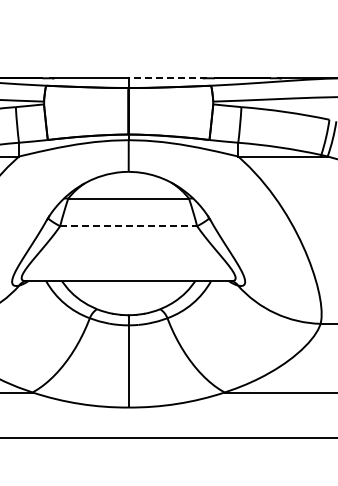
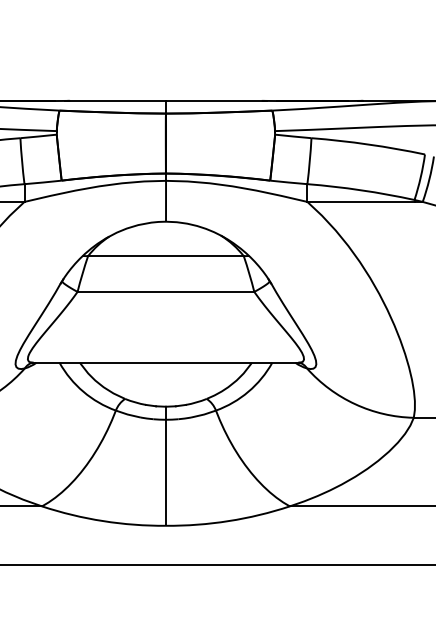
line: (167, 78) -> (216, 101), dashed -> solid
line: (129, 226) -> (167, 292), dashed -> solid

